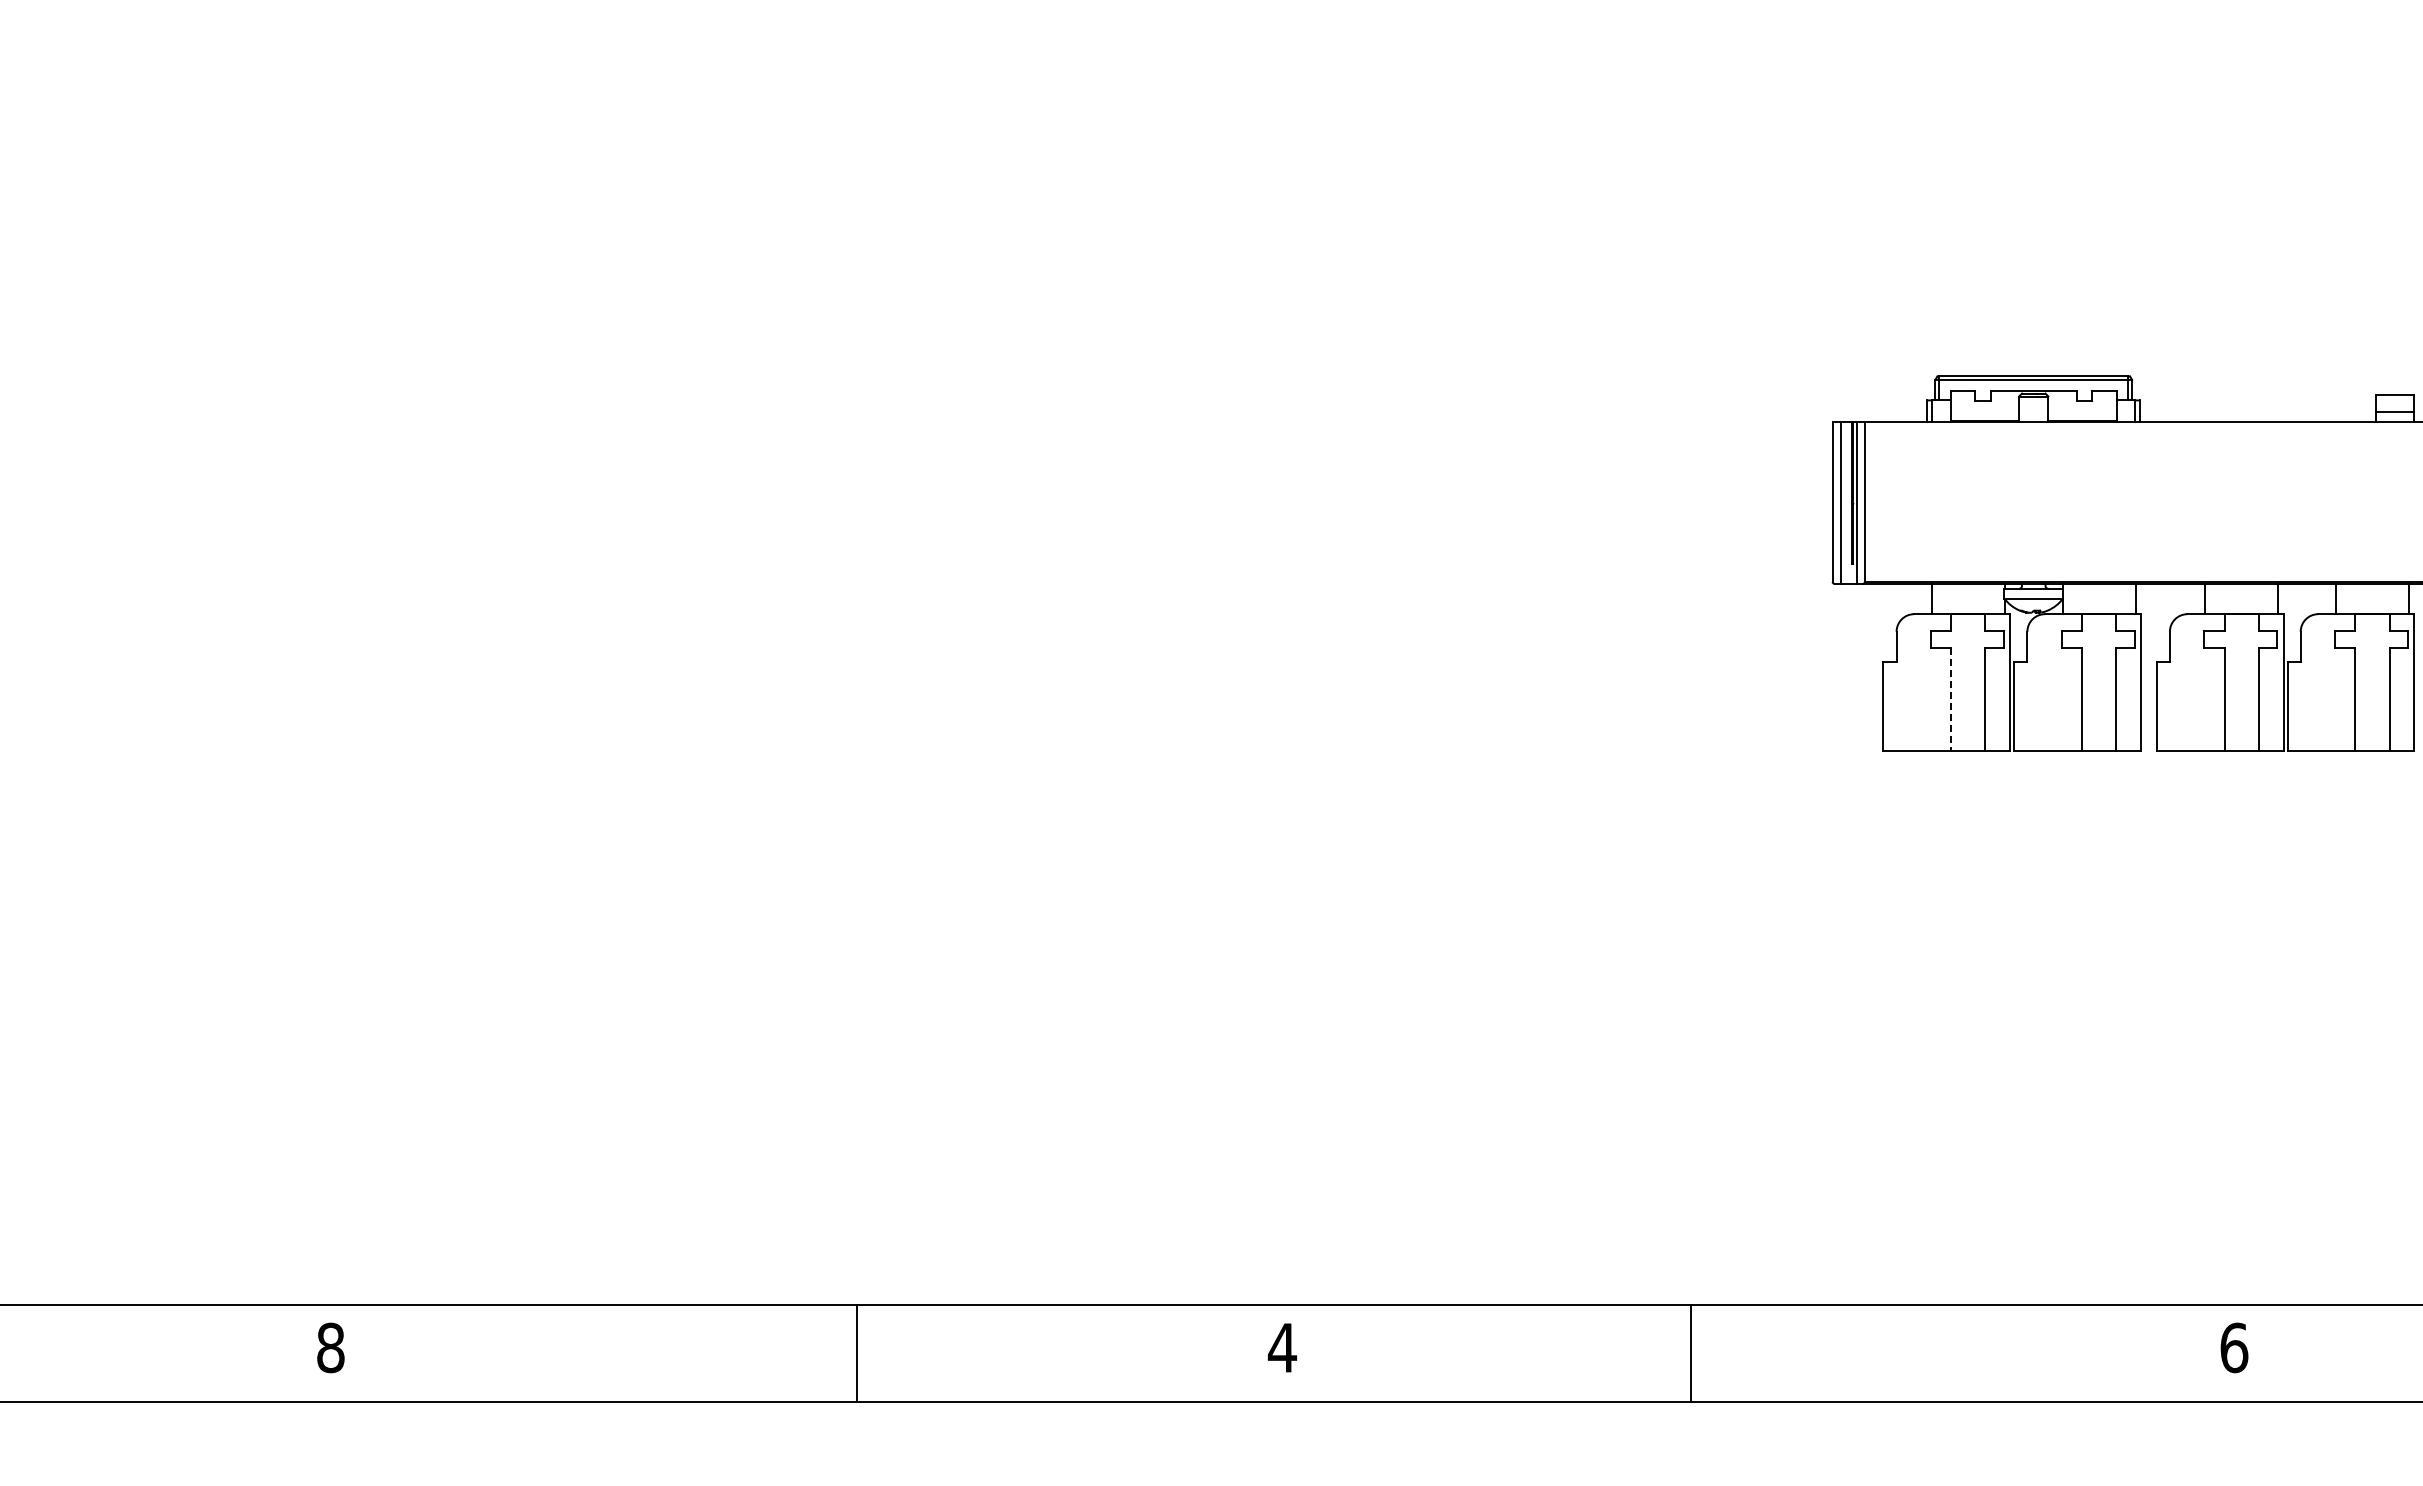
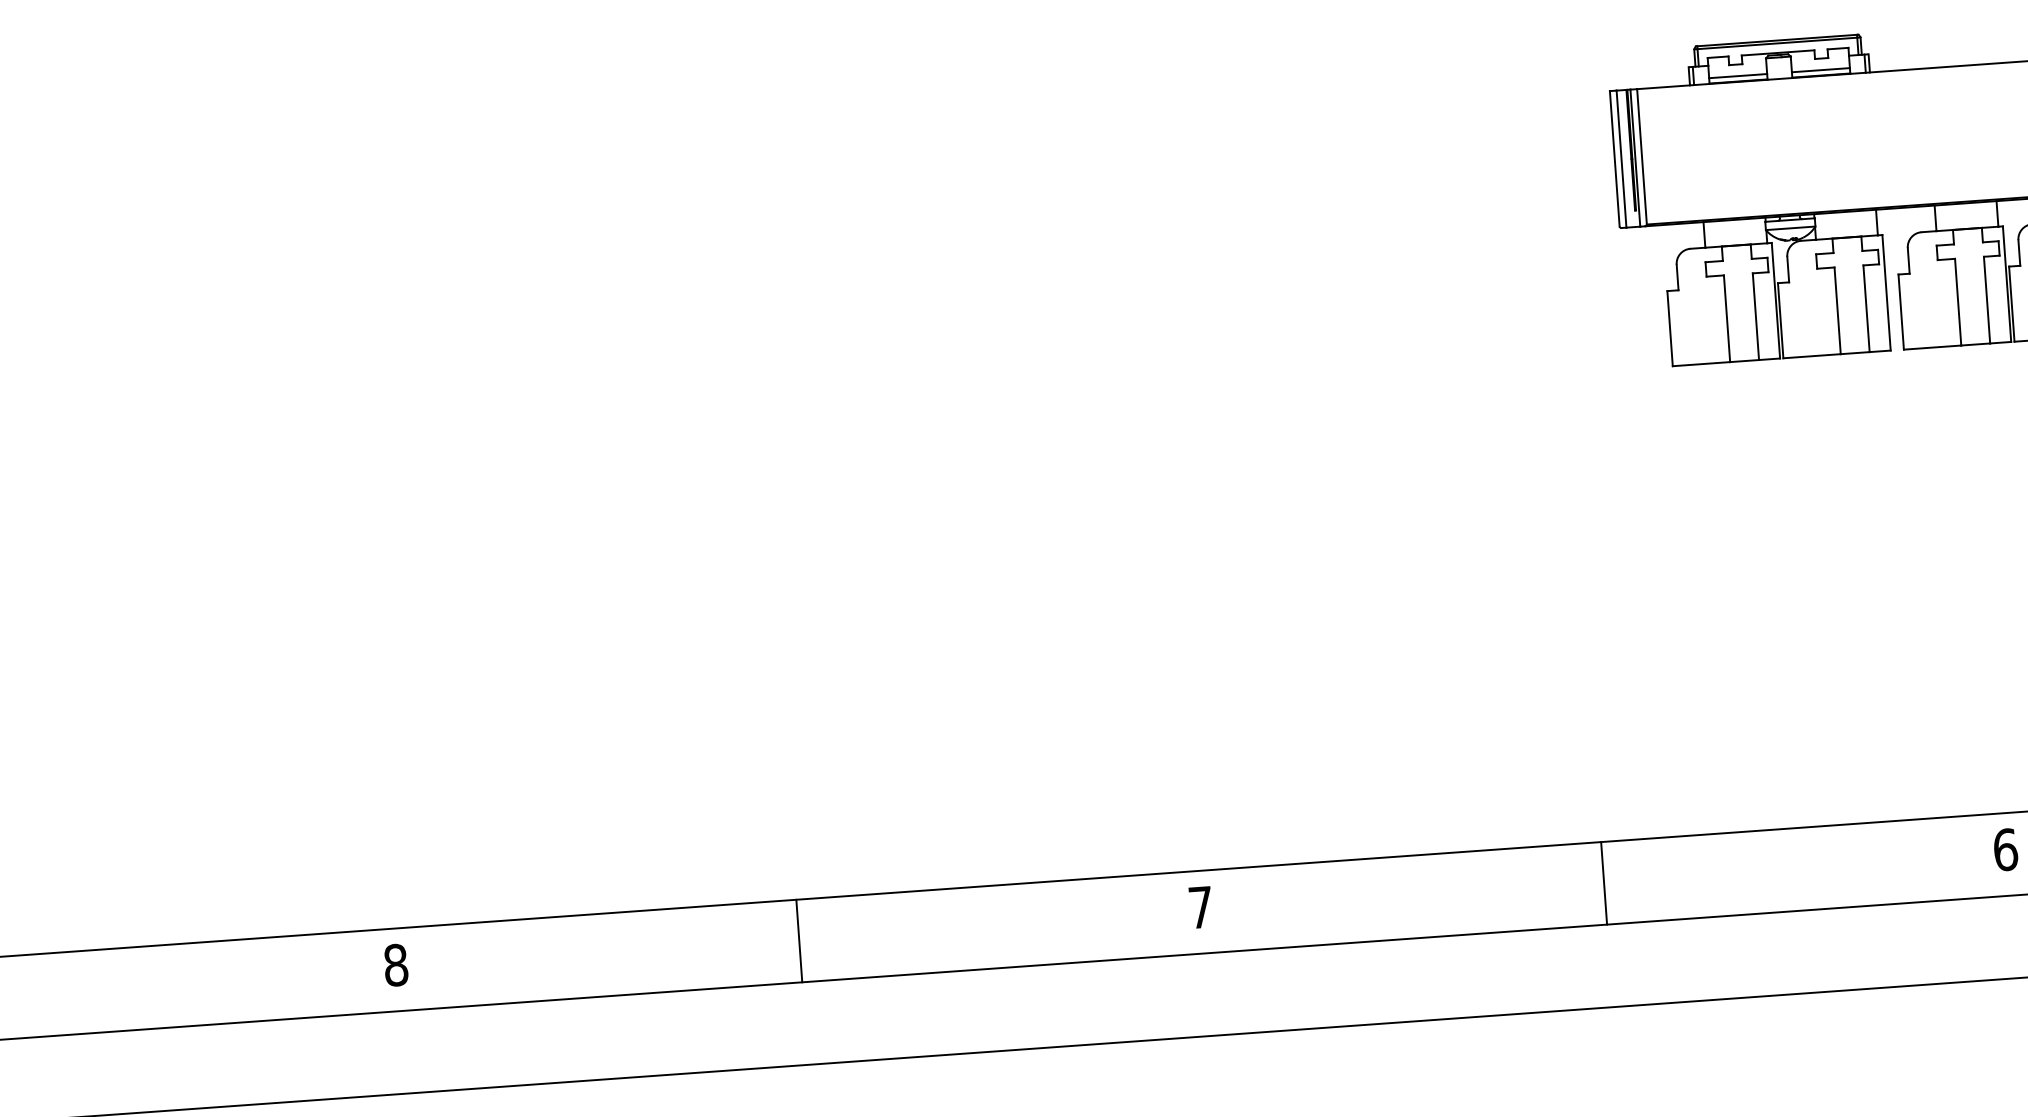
line: (1984, 415) -> (1737, 76), added
line: (2082, 415) -> (1820, 70), added
line: (1951, 700) -> (1727, 319), dashed -> solid
text: (1282, 1347) -> (1200, 907), 4 -> 7
line: (857, 1353) -> (799, 941), moved
line: (1691, 1353) -> (1604, 883), moved

